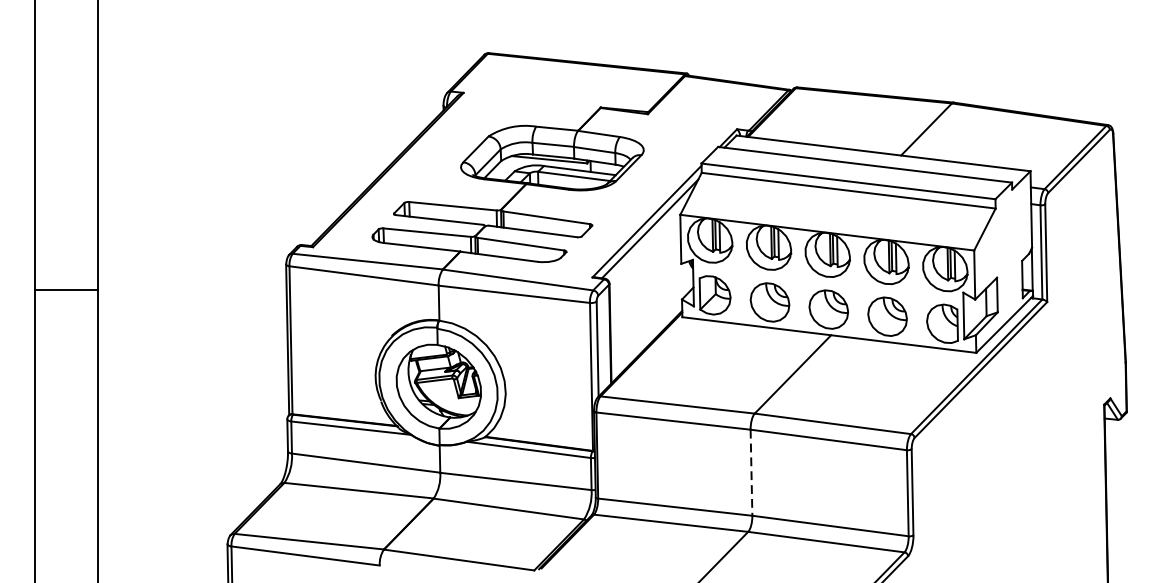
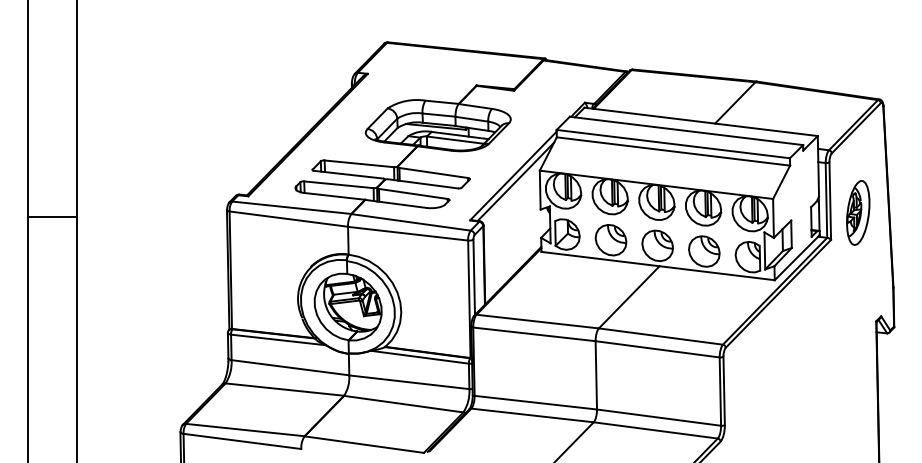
part: (1081, 267) -> (858, 212), added
line: (66, 290) -> (52, 216), moved
line: (751, 472) -> (596, 375), dashed -> solid

